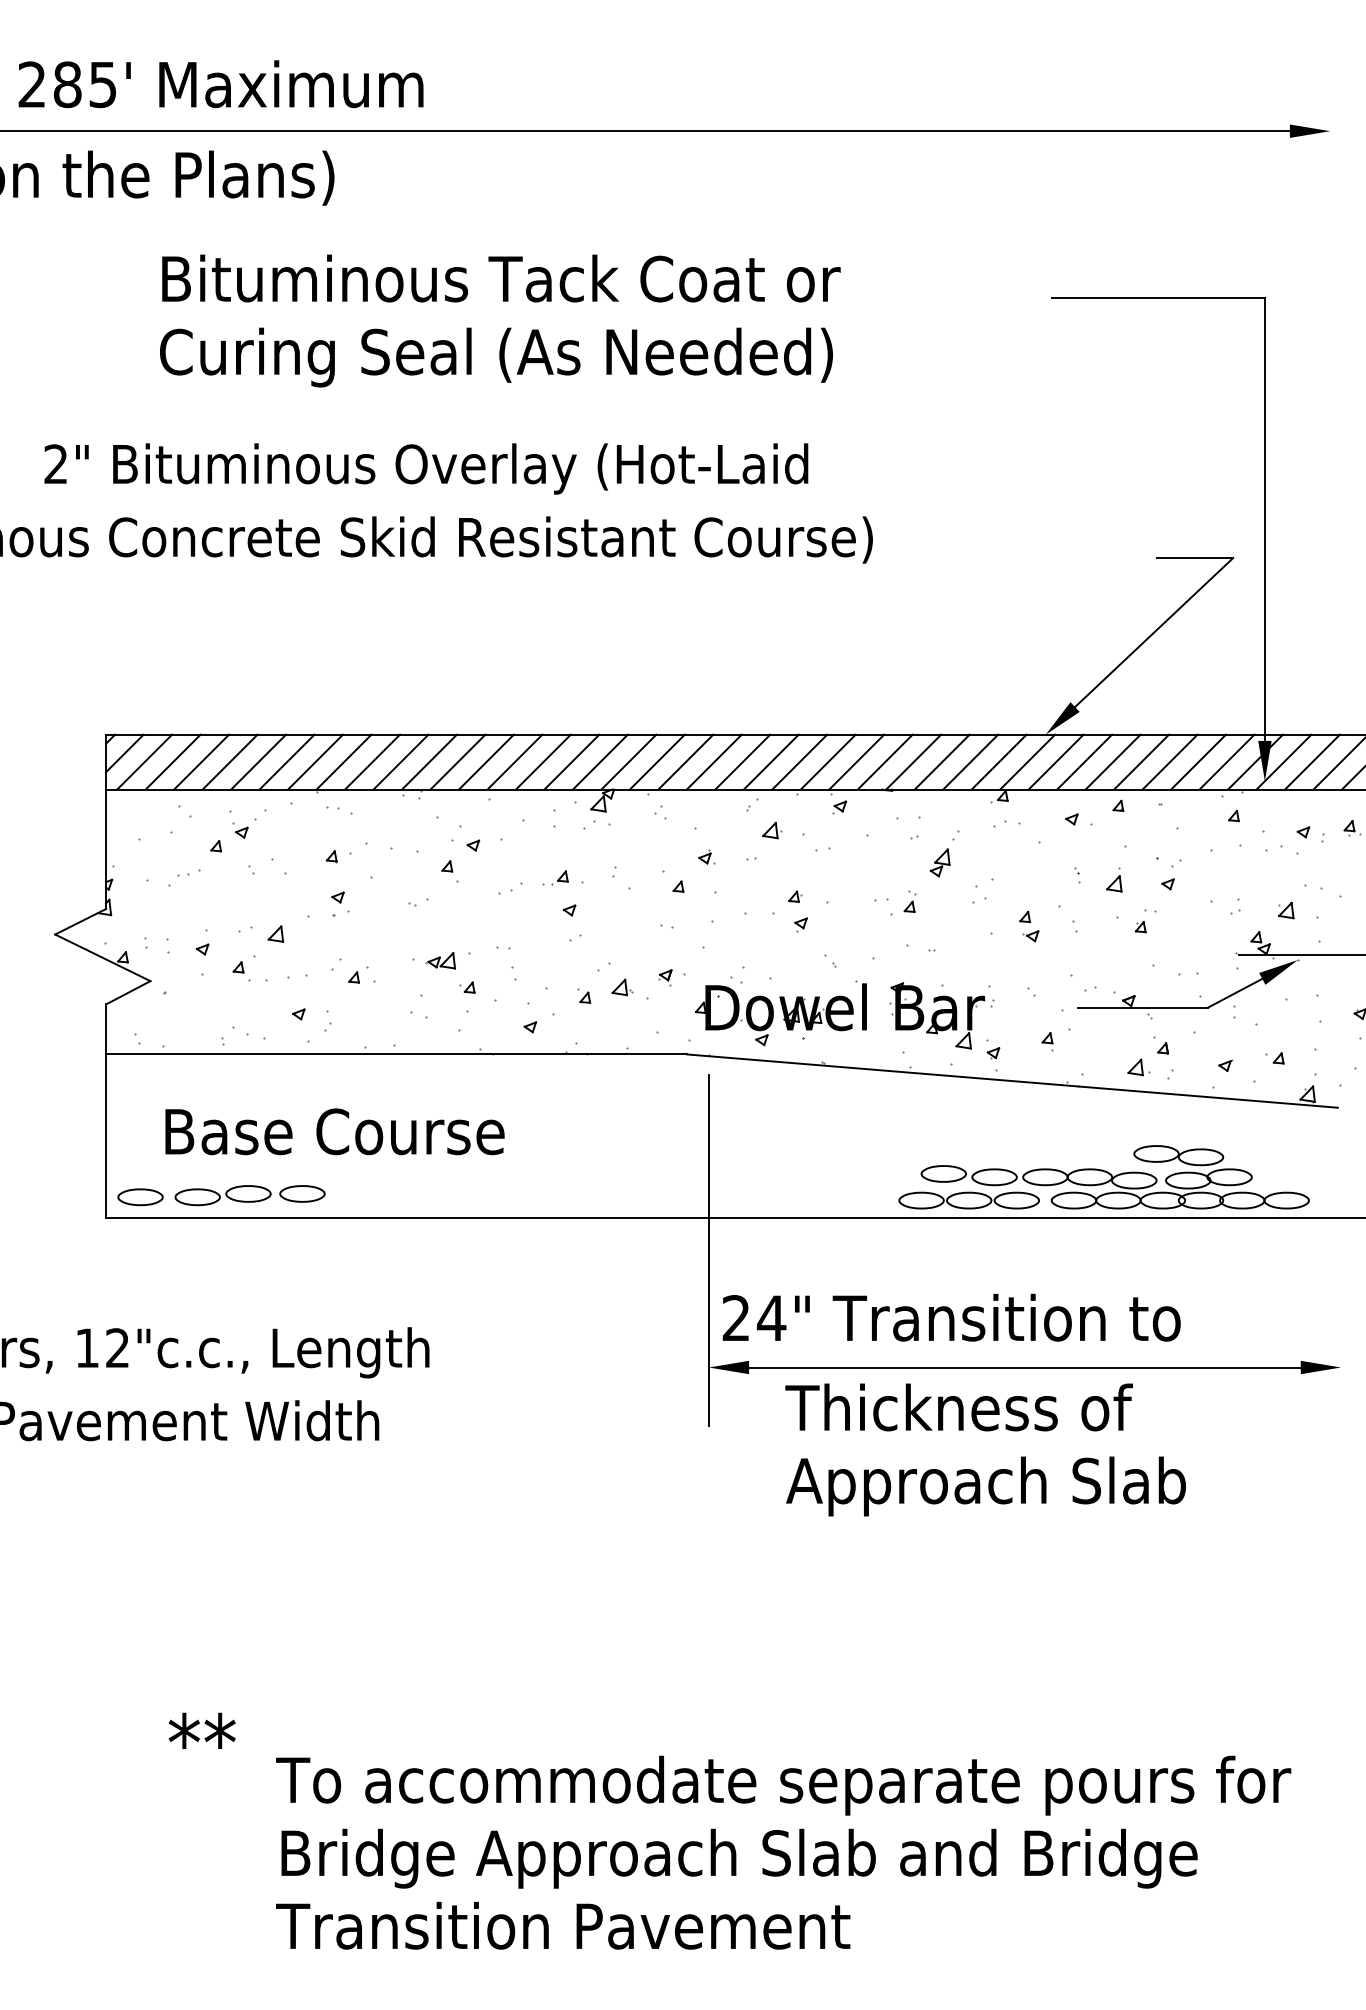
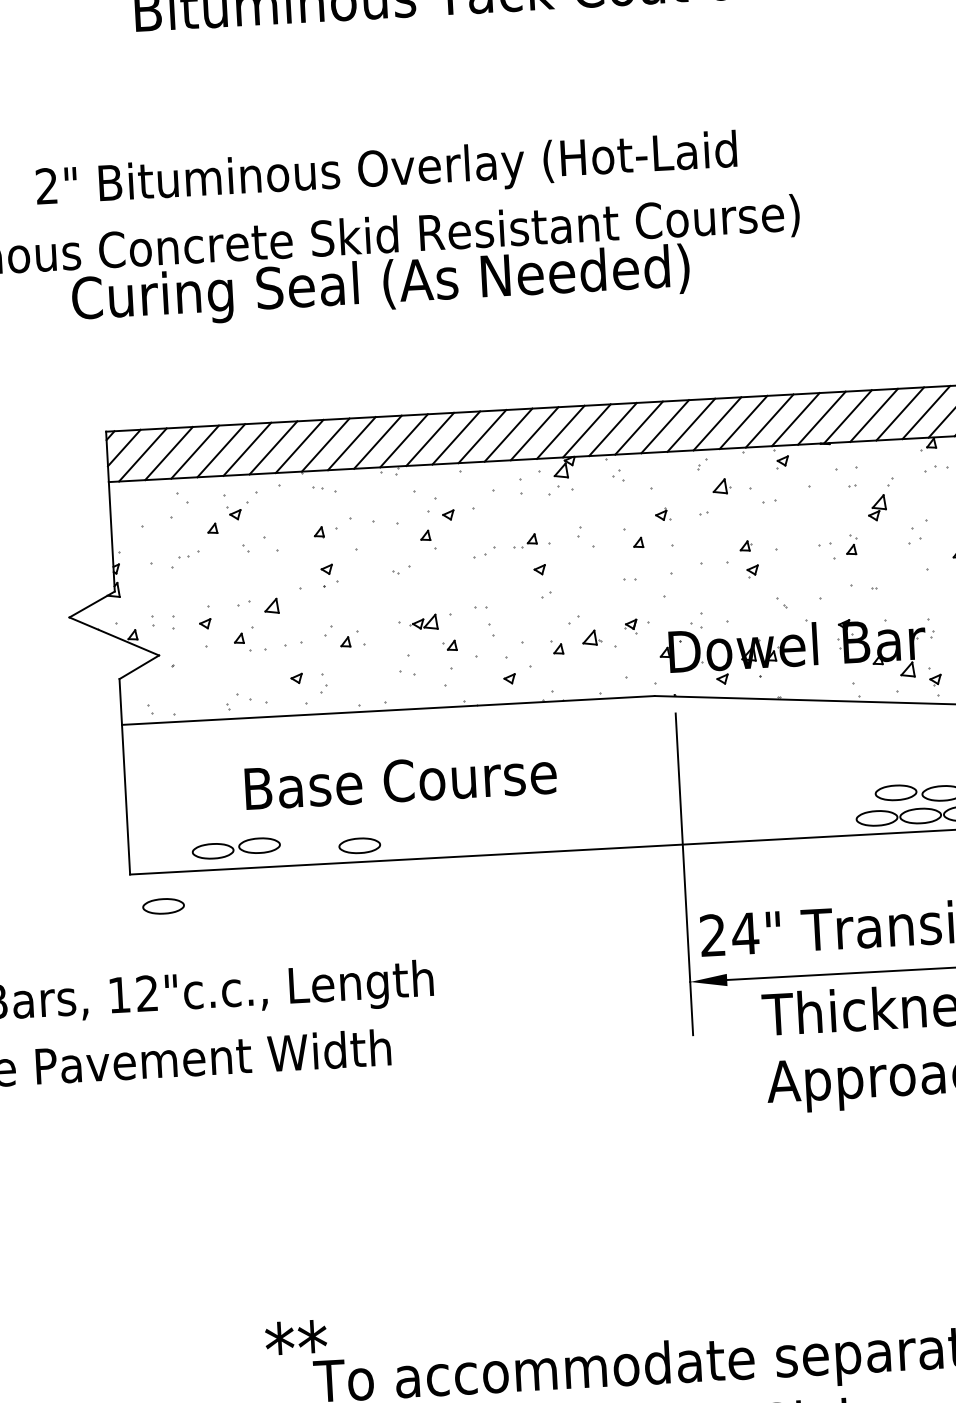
text: (496, 357) -> (381, 287), moved
text: (334, 1131) -> (400, 780), moved
curve: (302, 1186) -> (359, 838), moved
curve: (140, 1190) -> (163, 900), moved
text: (201, 1730) -> (295, 1337), moved

